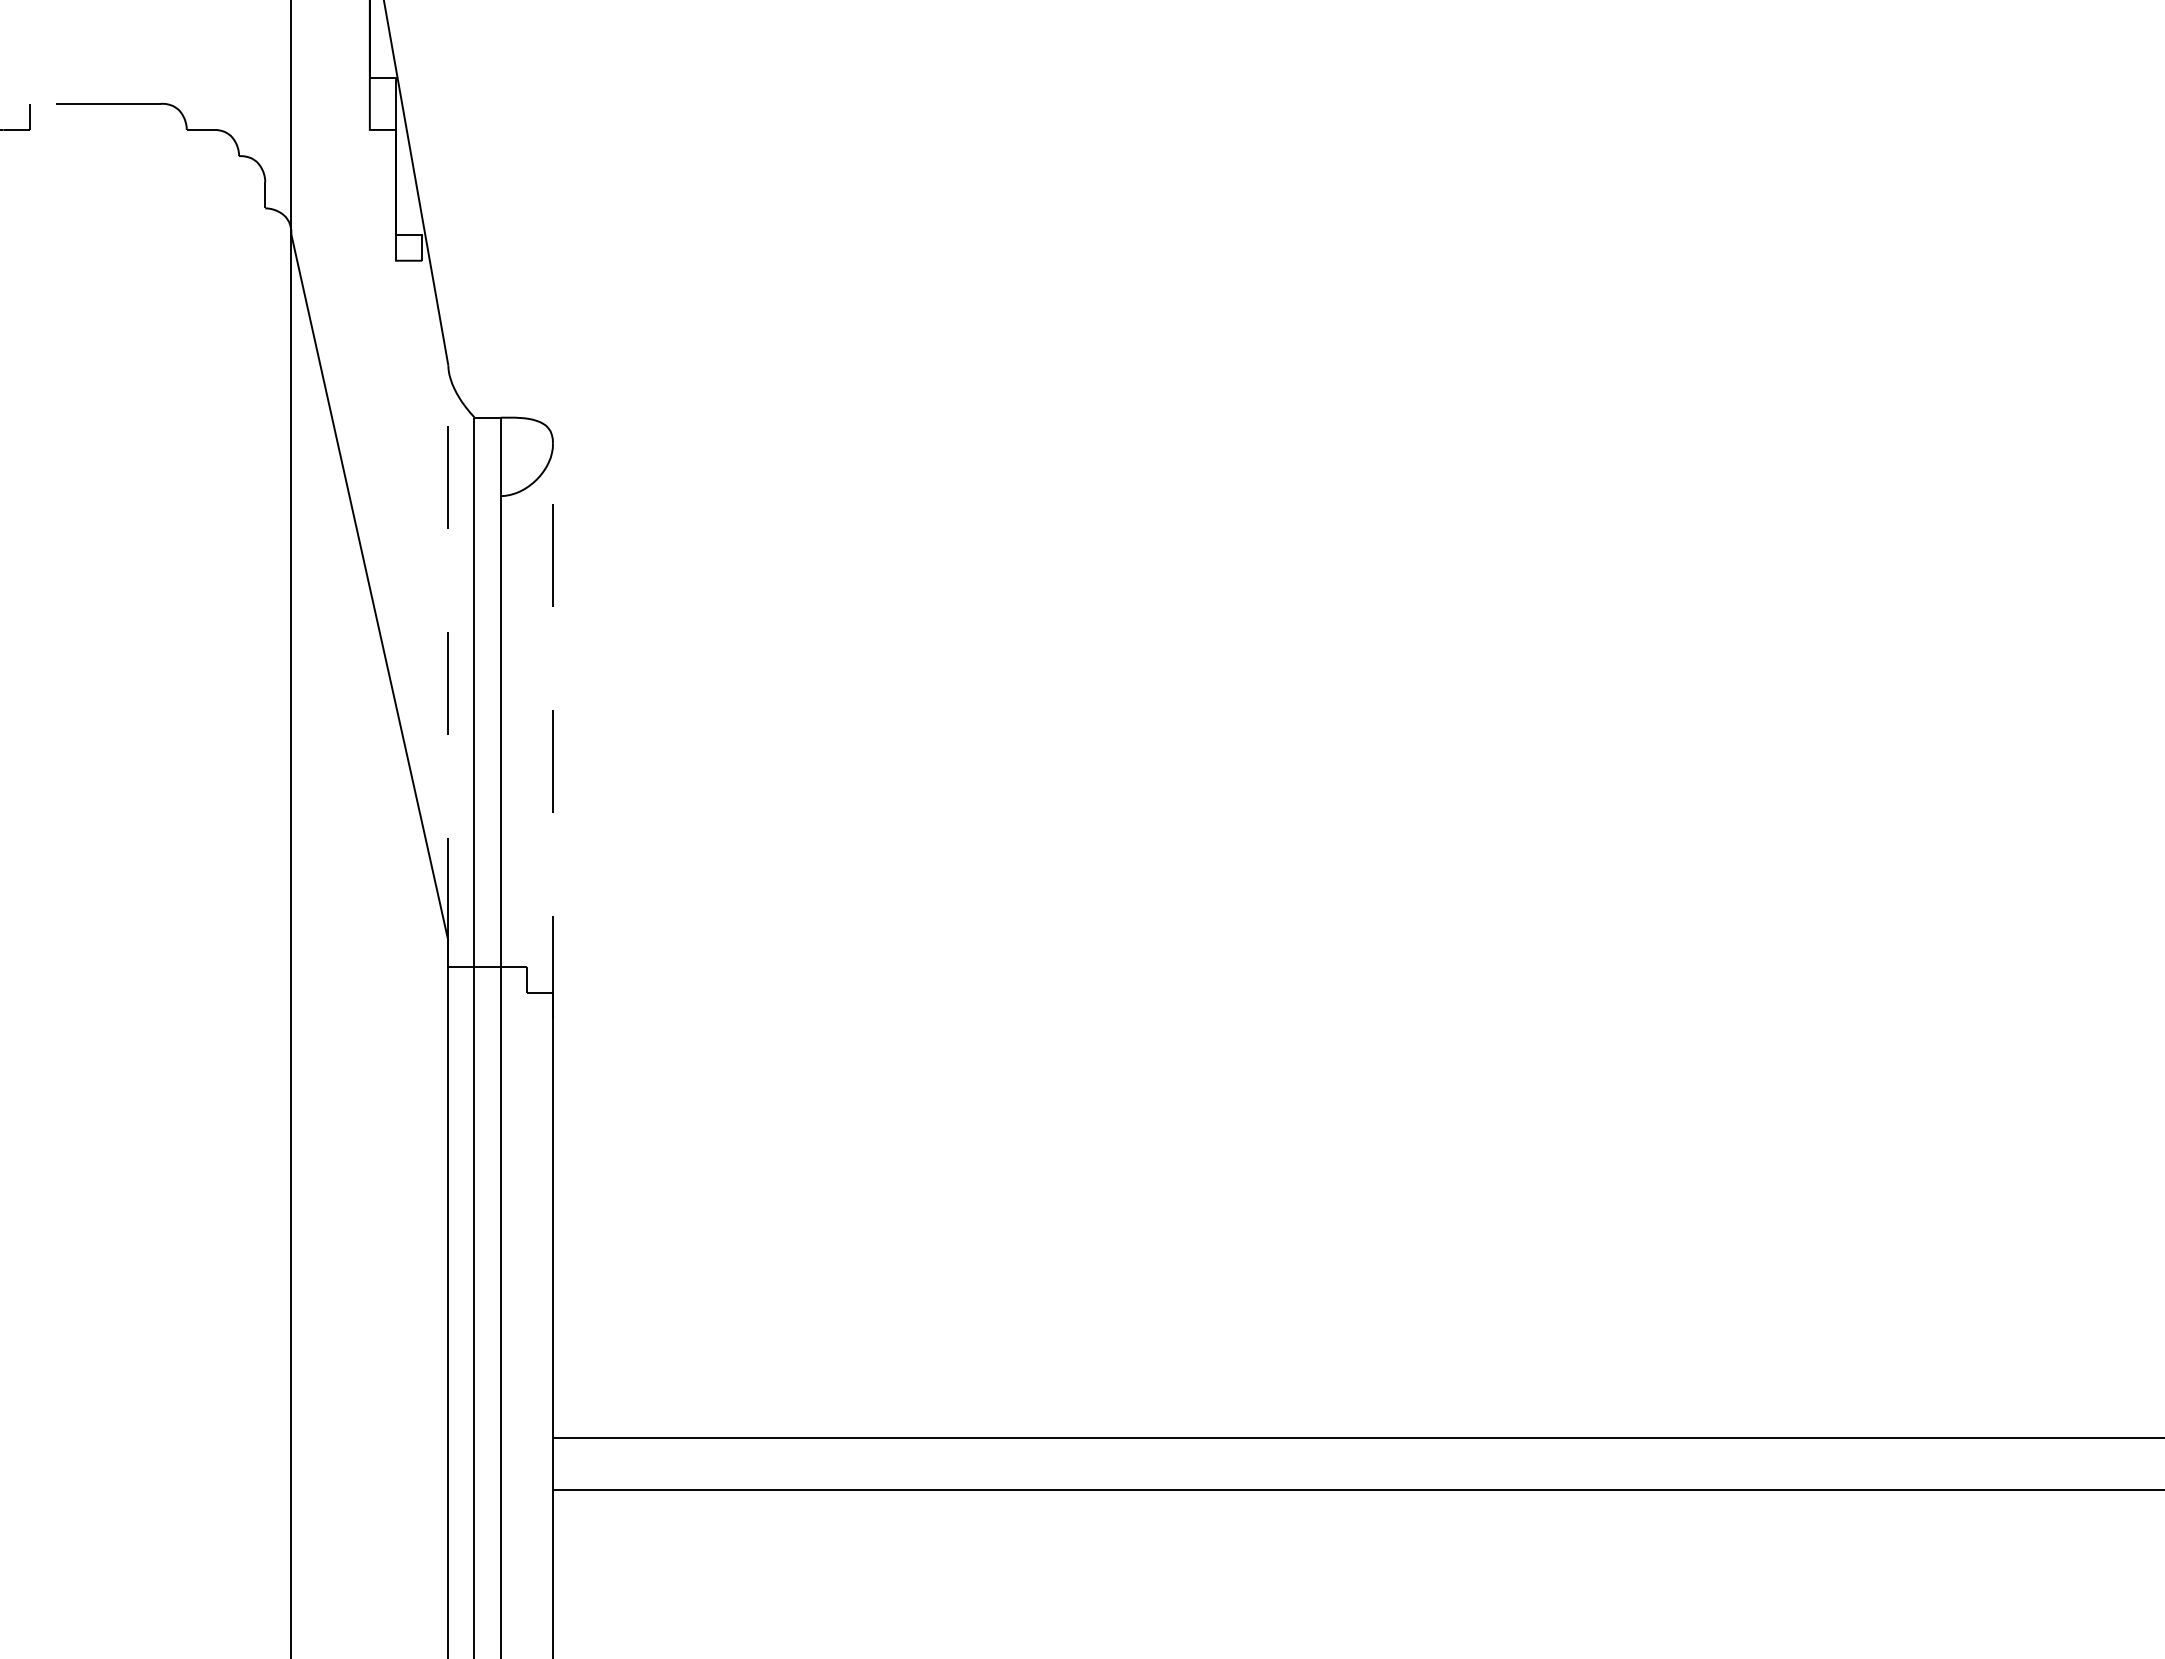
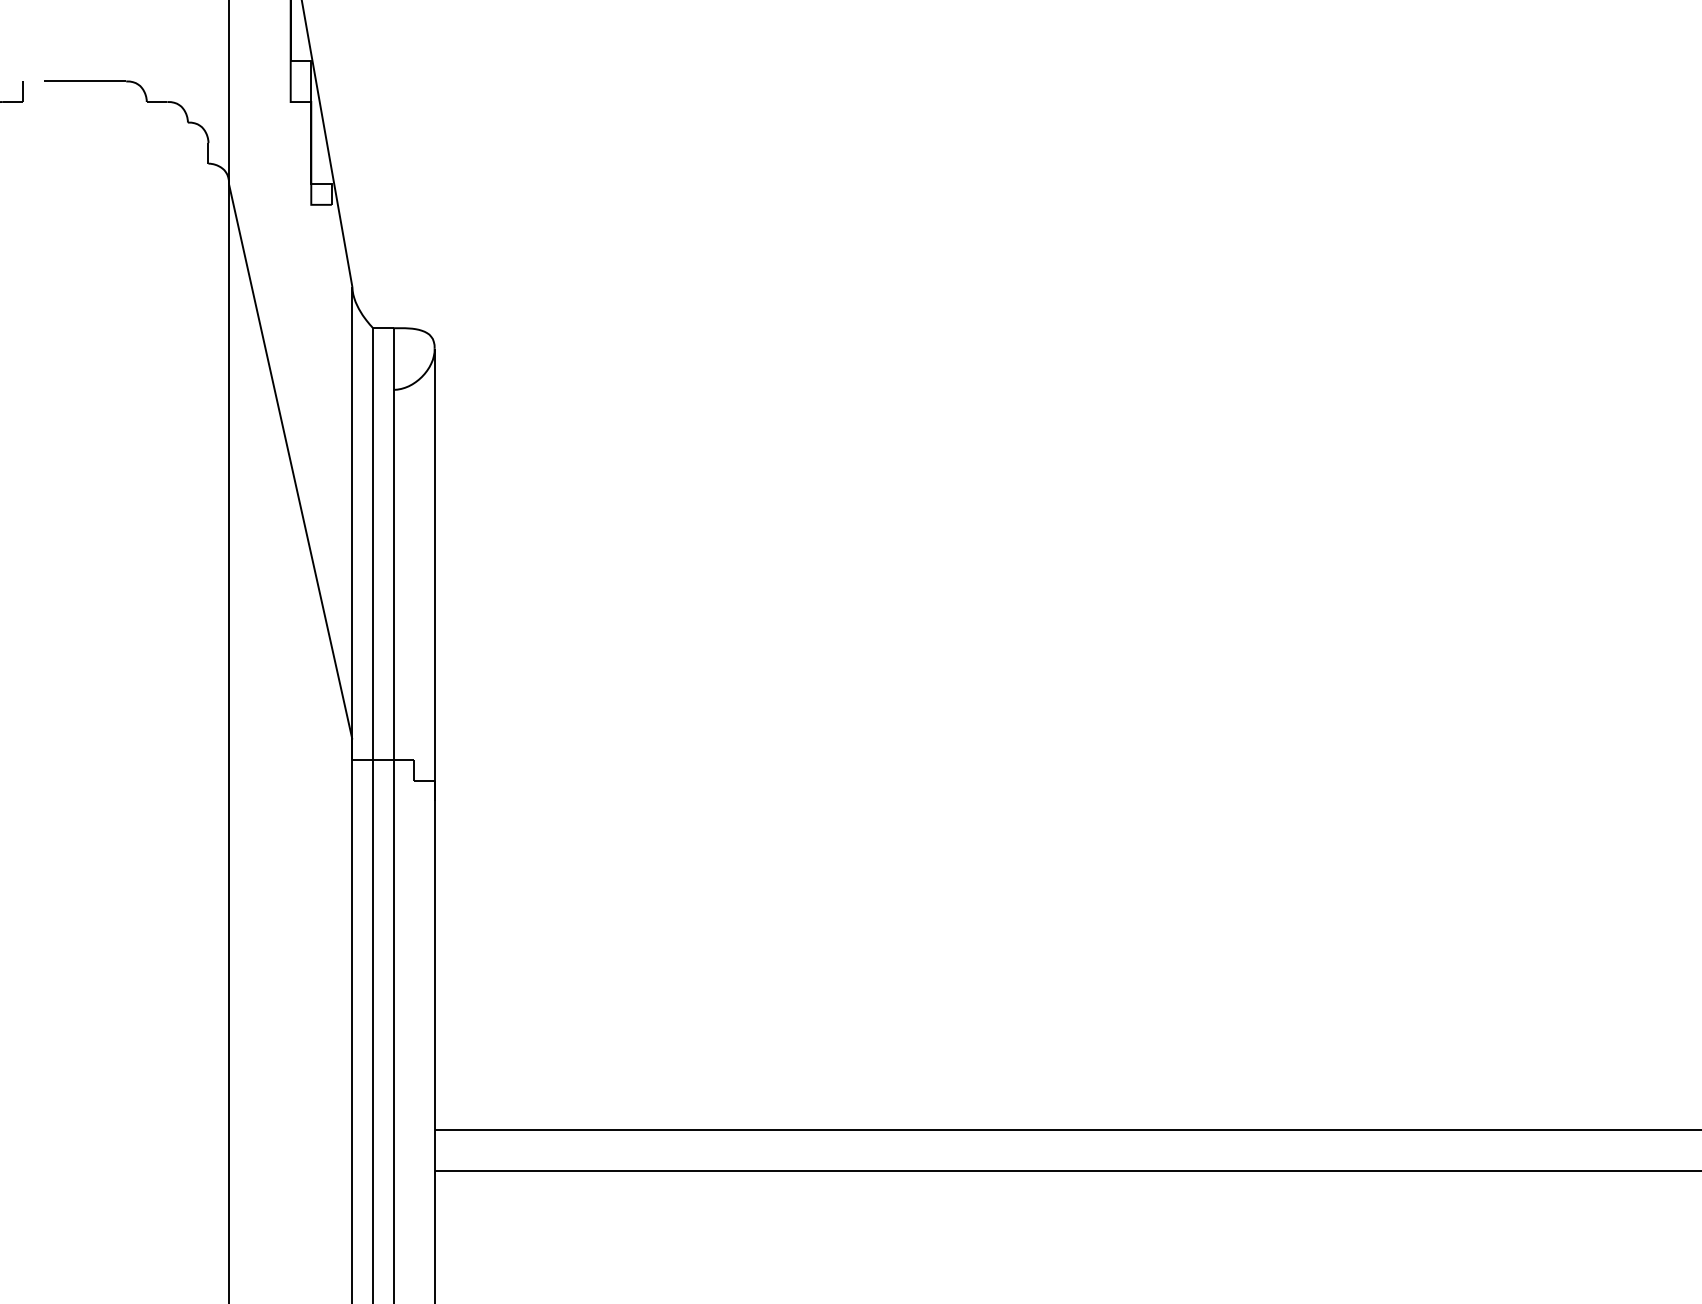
line: (448, 653) -> (352, 513), dashed -> solid
line: (552, 731) -> (434, 574), dashed -> solid

